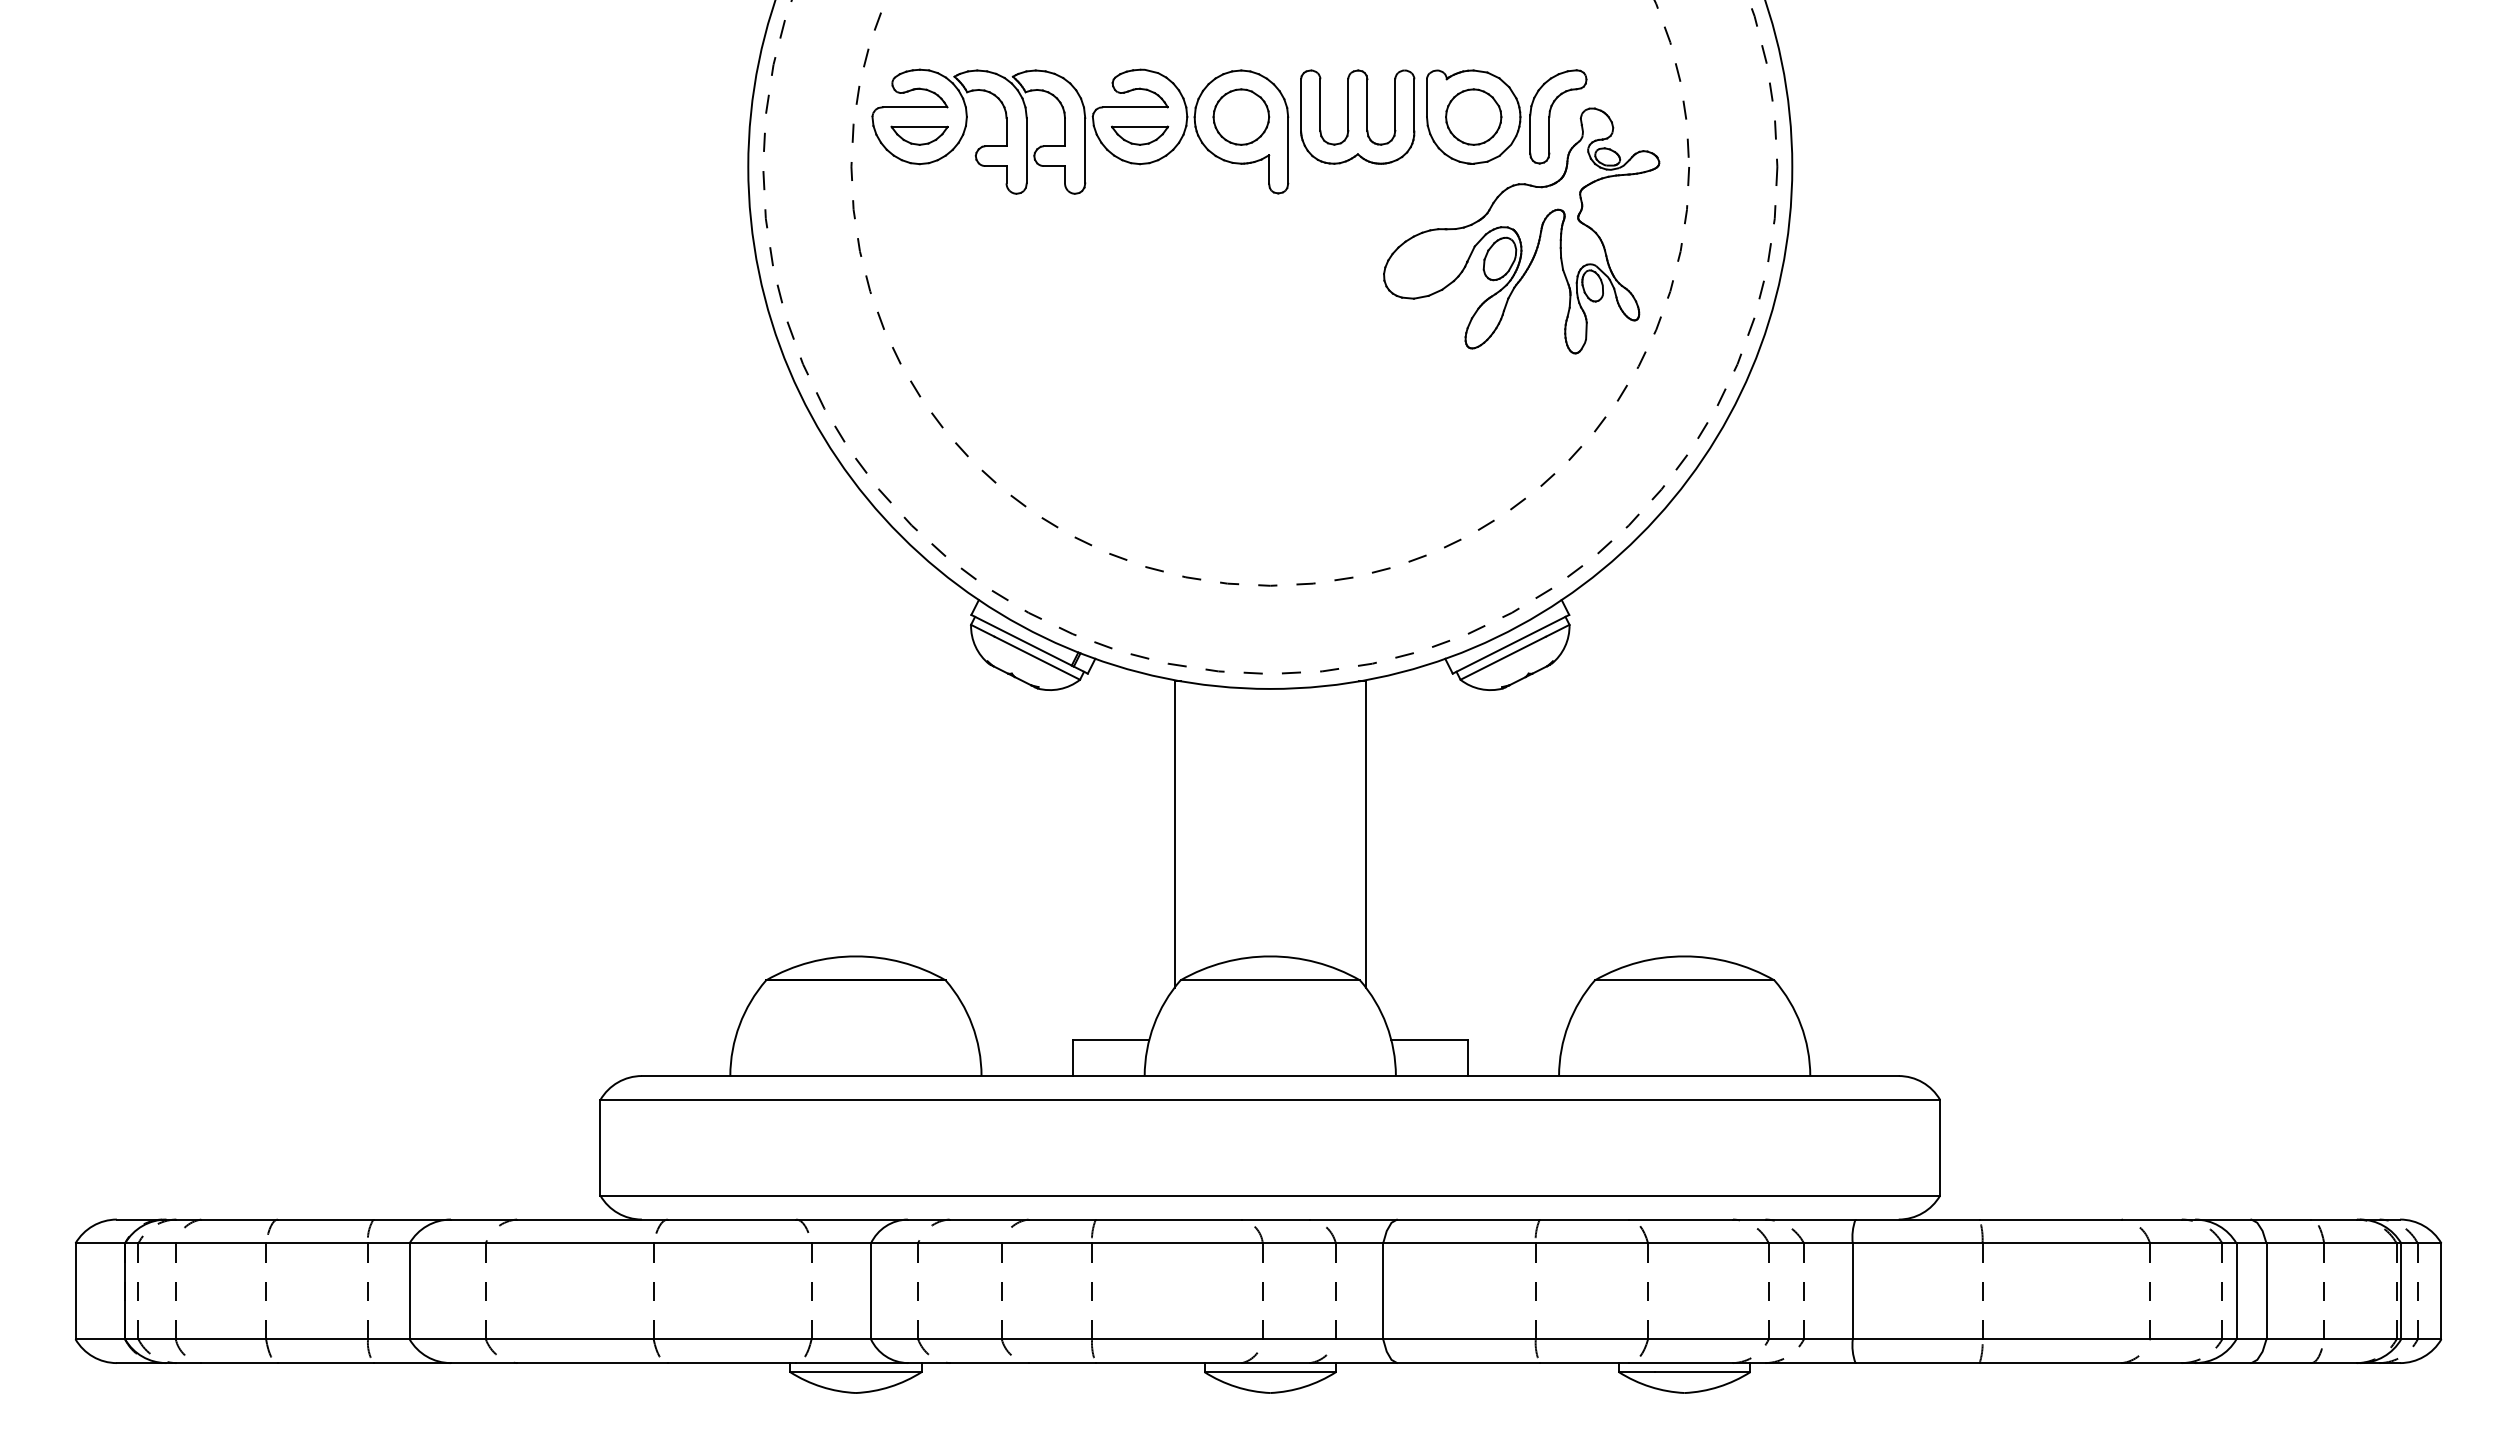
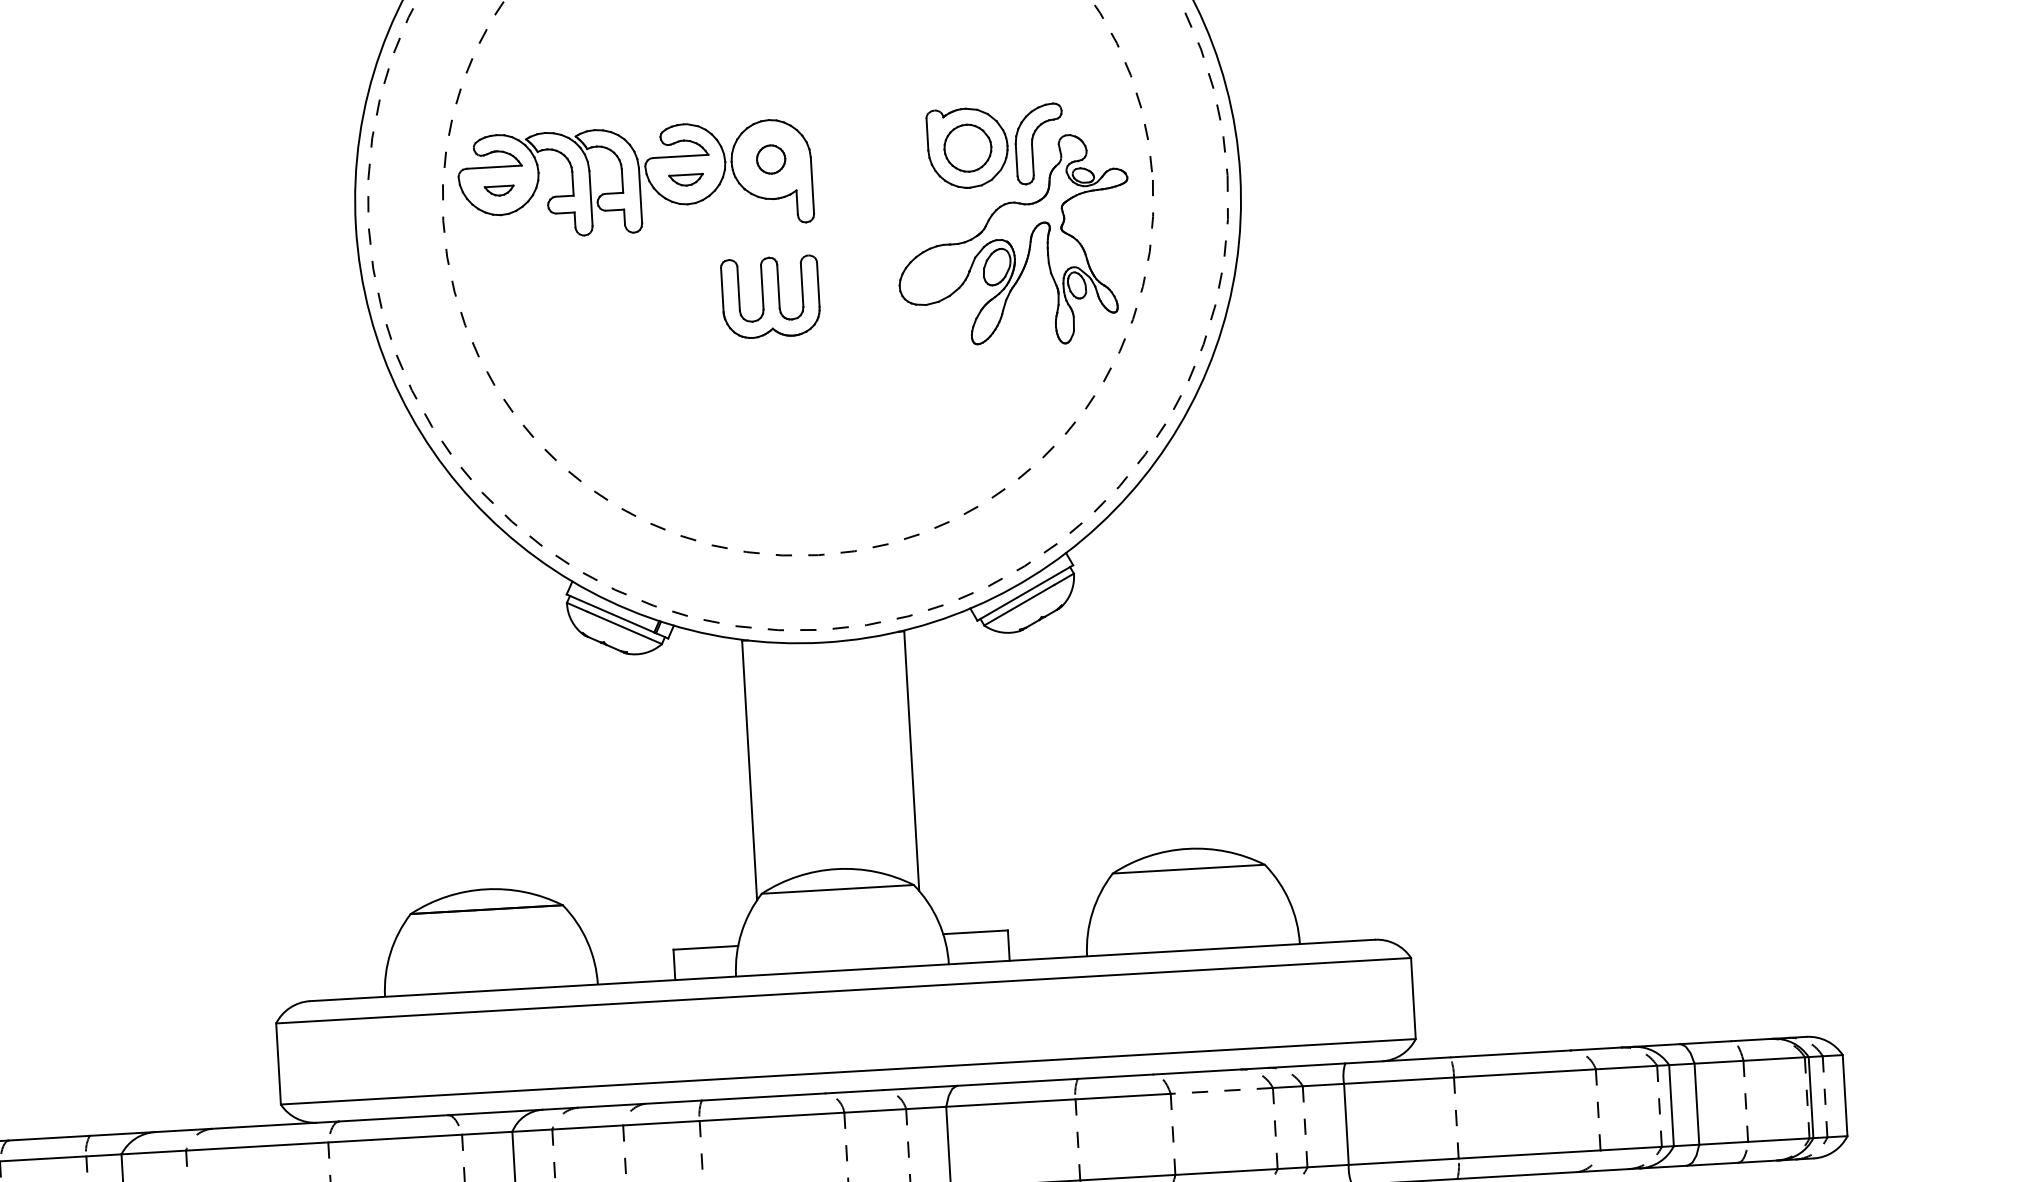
part: (1241, 116) -> (771, 159), size x0.6
part: (1357, 116) -> (770, 296), moved
part: (919, 135) -> (499, 190), size x0.6
part: (1140, 135) -> (686, 180), size x0.7
line: (1707, 1243) -> (1221, 1090), solid -> dashed

